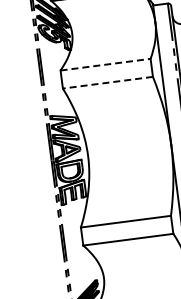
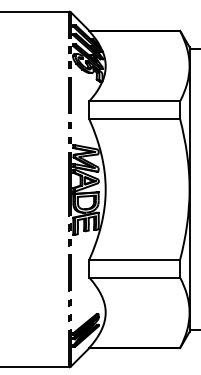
line: (106, 64) -> (135, 101), dashed -> solid
line: (107, 82) -> (134, 119), dashed -> solid

